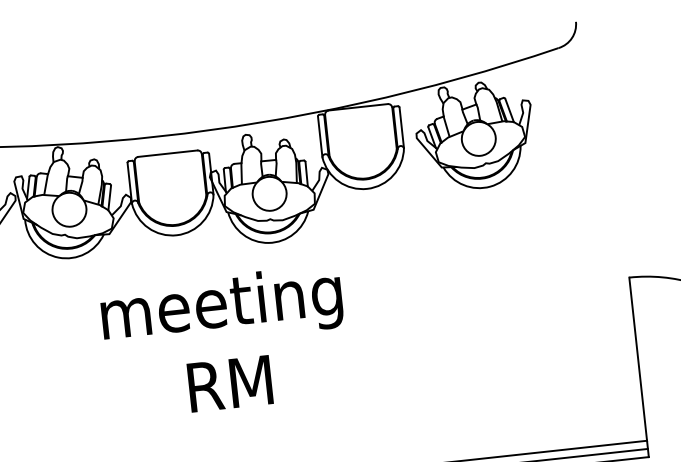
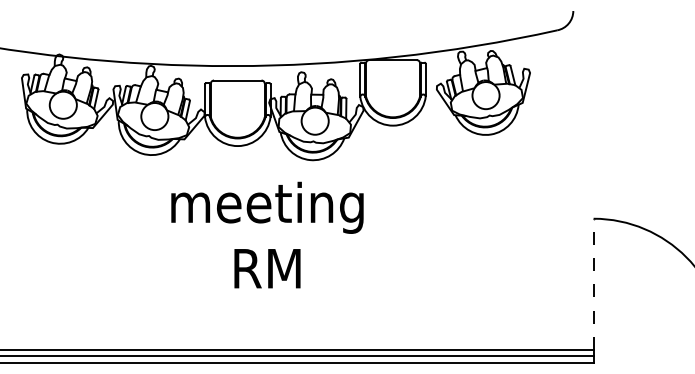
line: (638, 359) -> (593, 284), solid -> dashed

